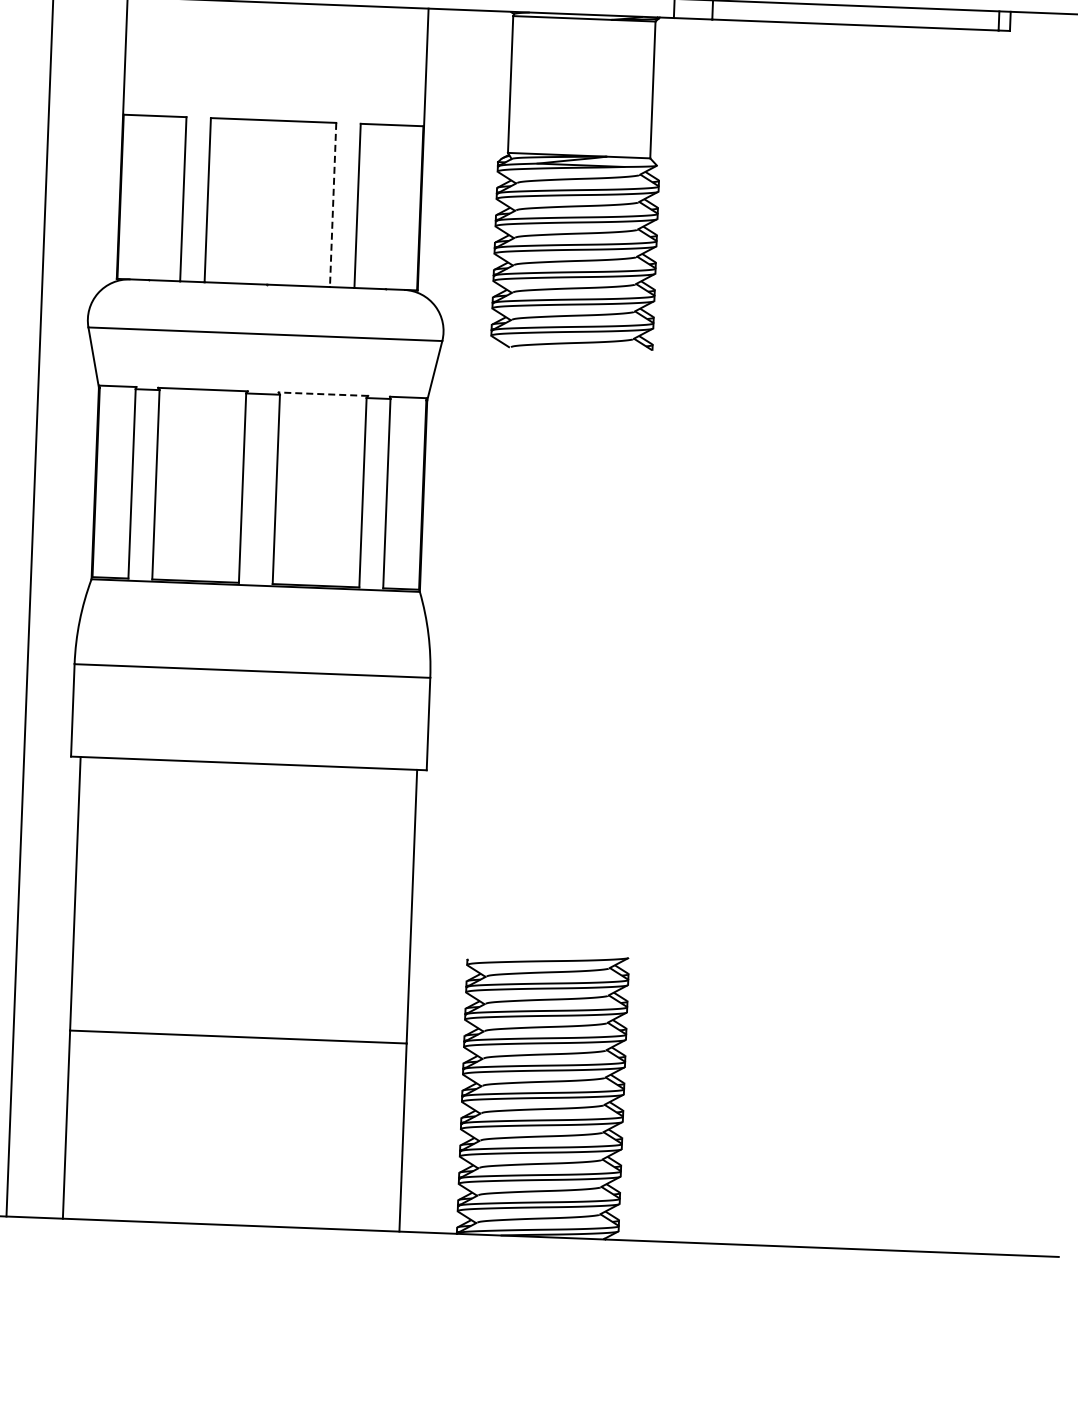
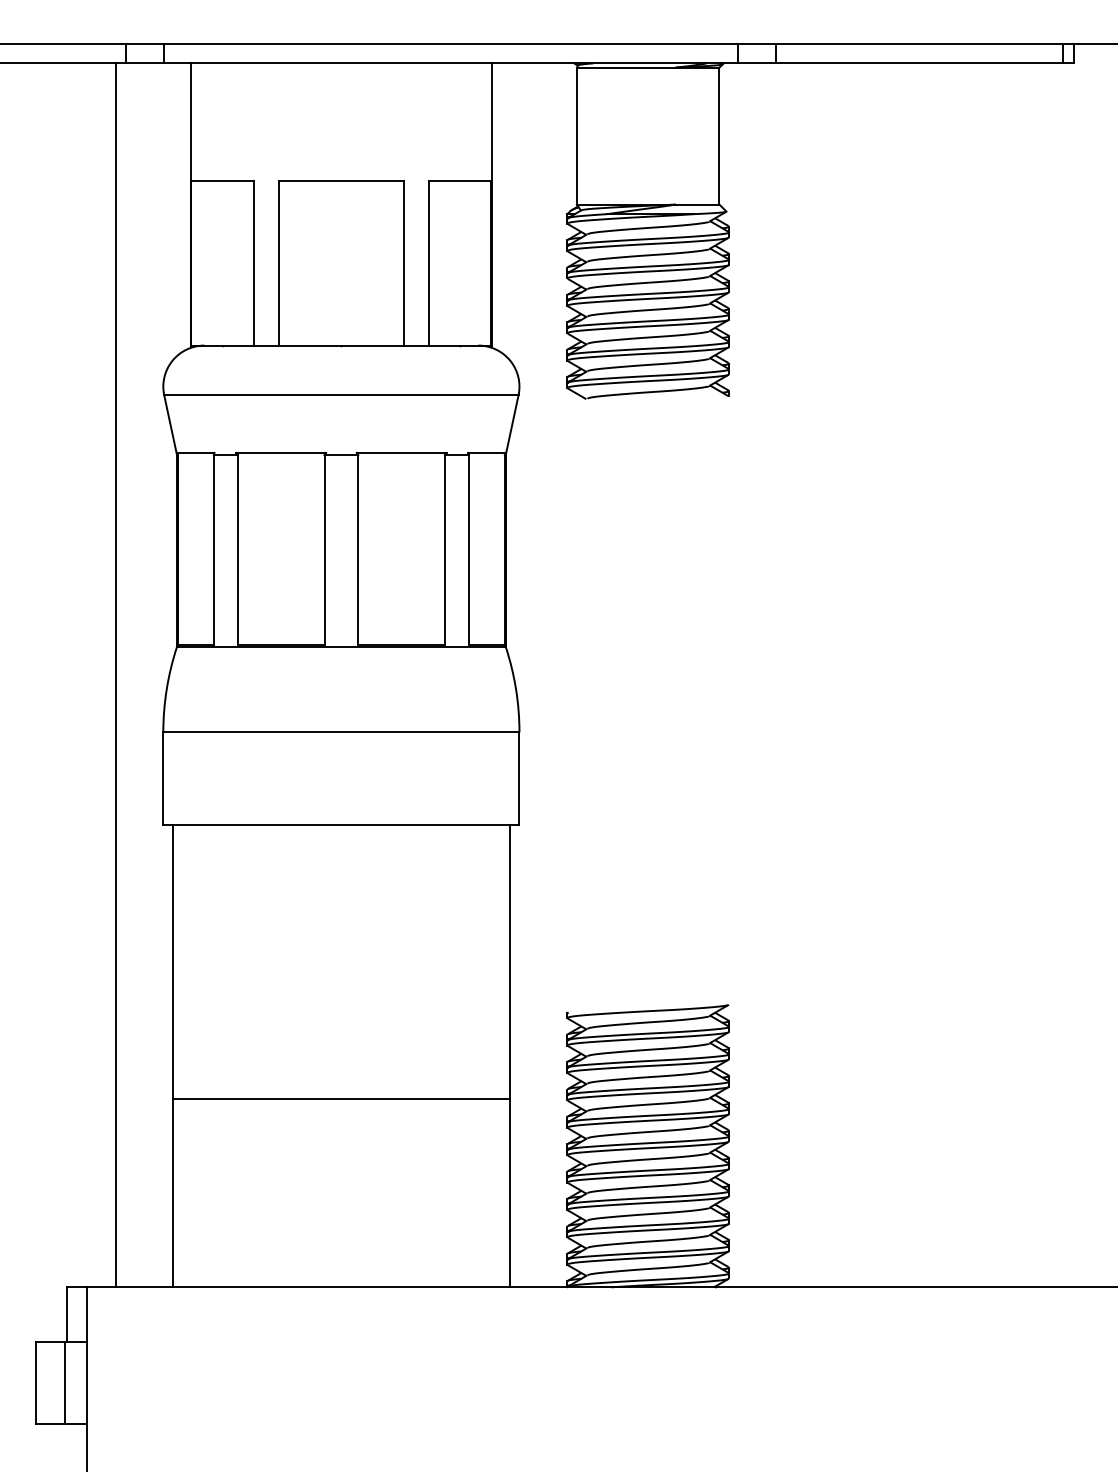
line: (333, 205) -> (404, 263), dashed -> solid
line: (323, 393) -> (401, 452), dashed -> solid

